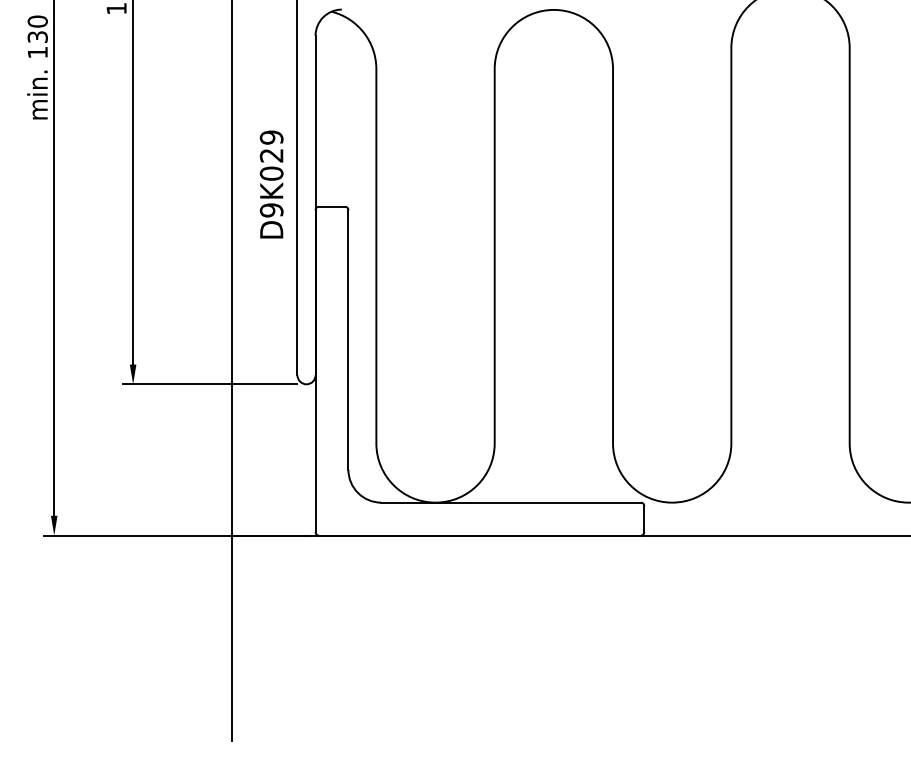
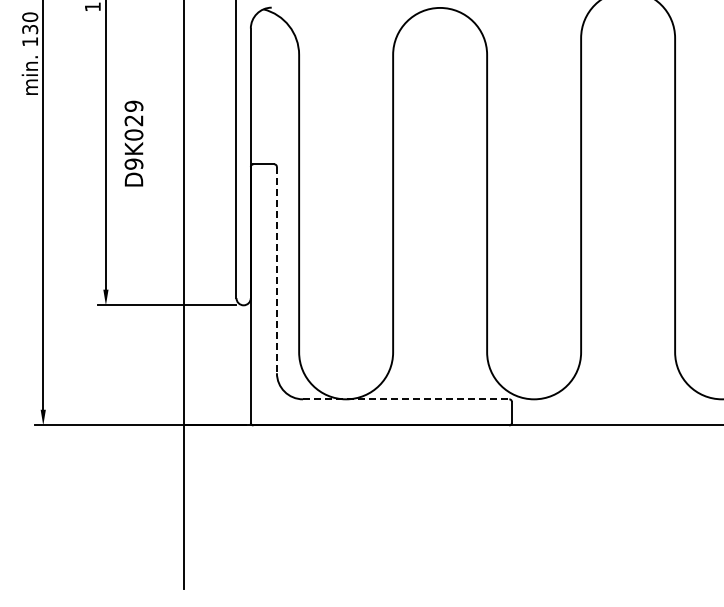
text: (271, 184) -> (133, 143), moved
line: (347, 340) -> (276, 270), solid -> dashed
line: (511, 502) -> (406, 399), solid -> dashed

